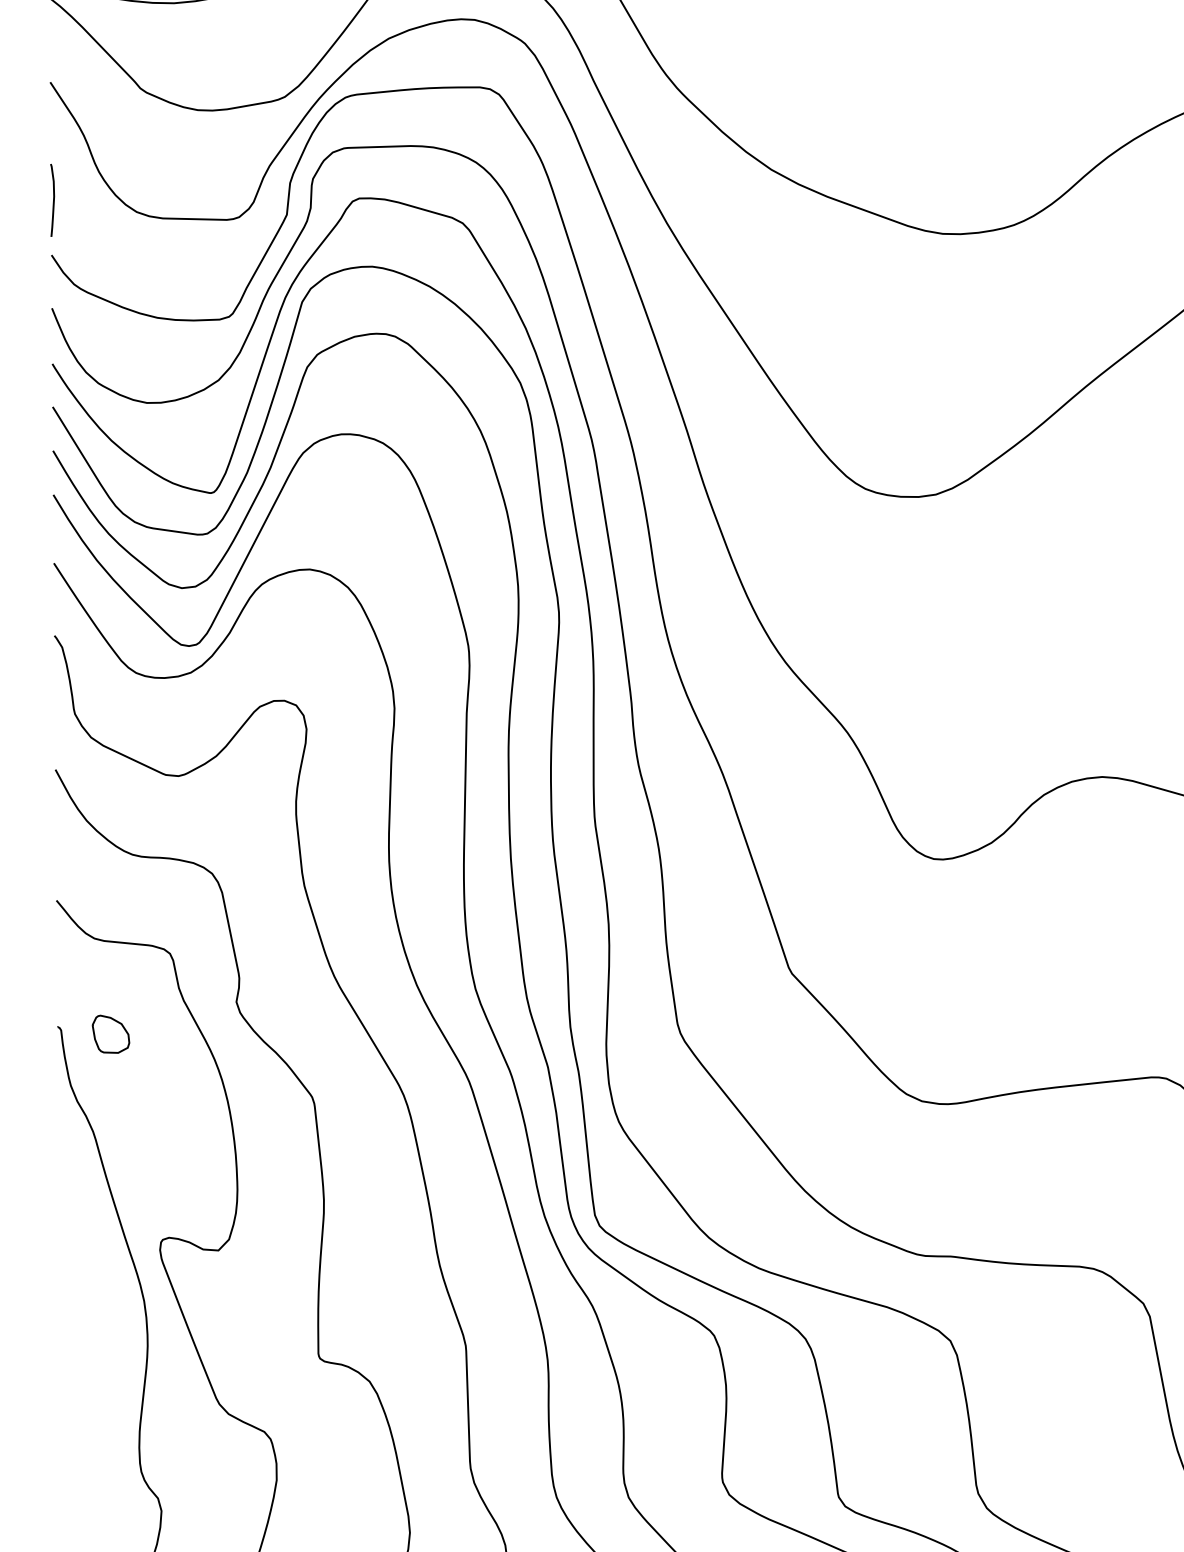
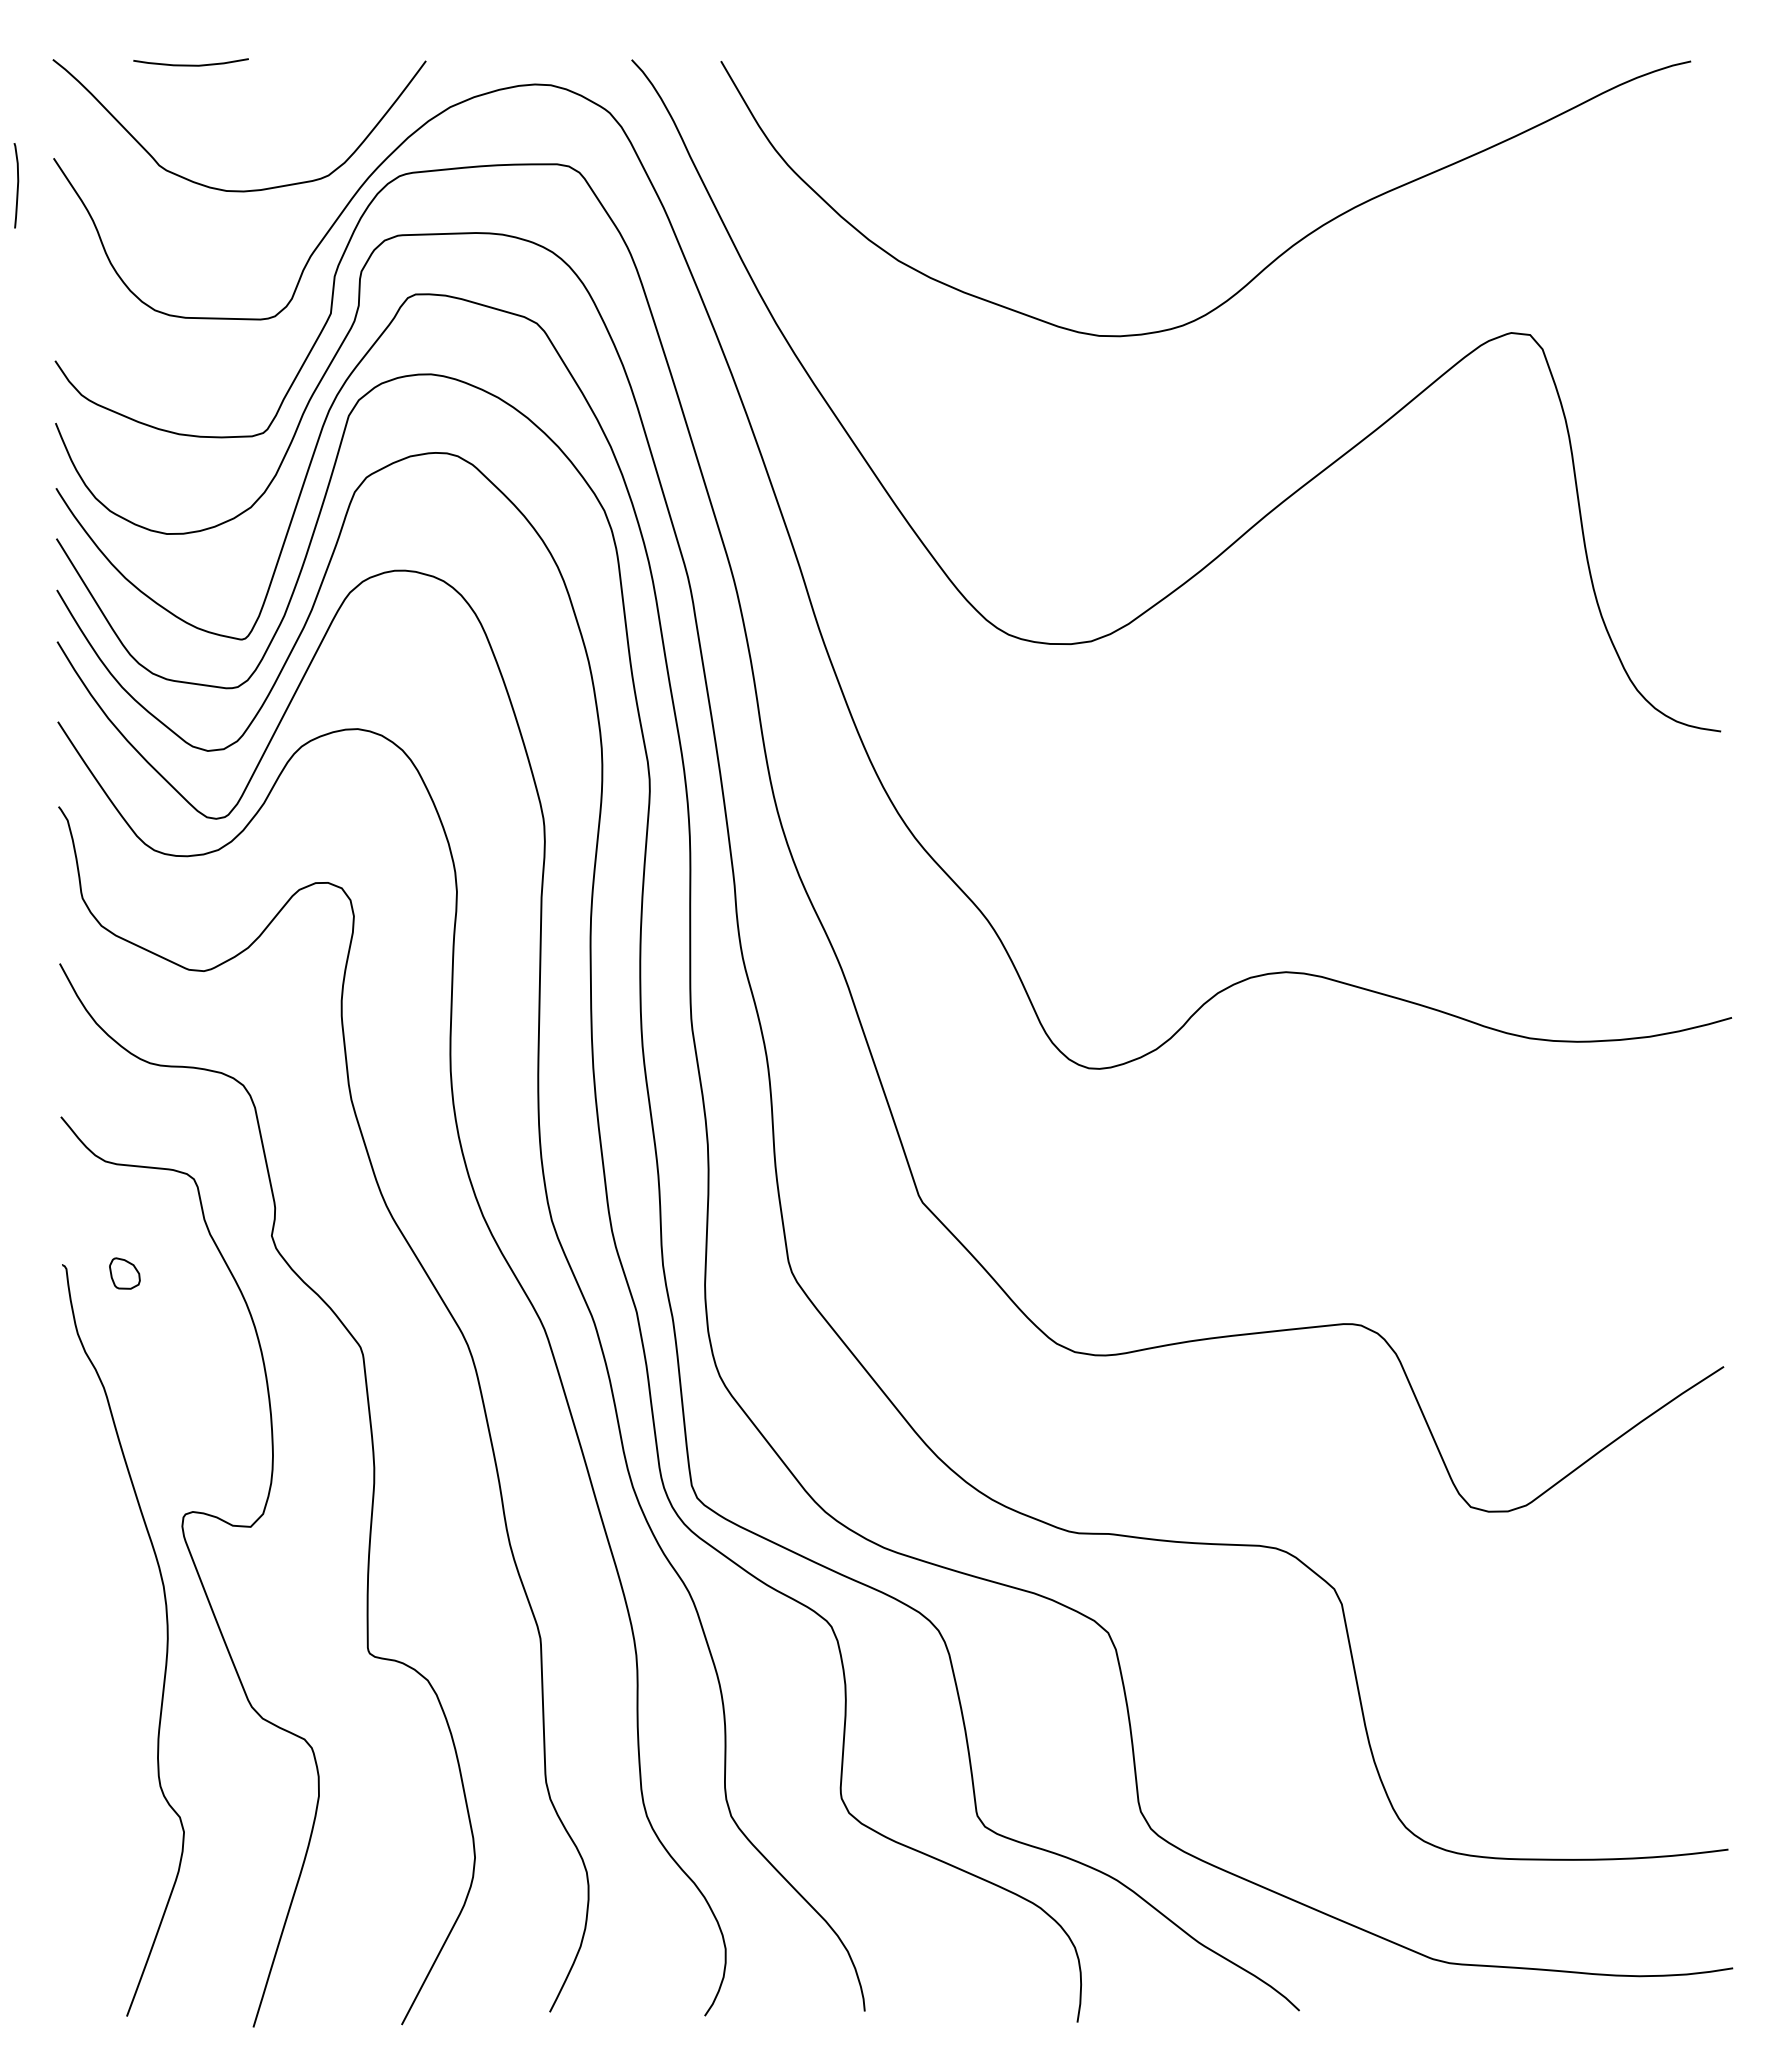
curve: (53, 200) -> (17, 185), moved
part: (110, 1034) -> (124, 1273), size x0.7

